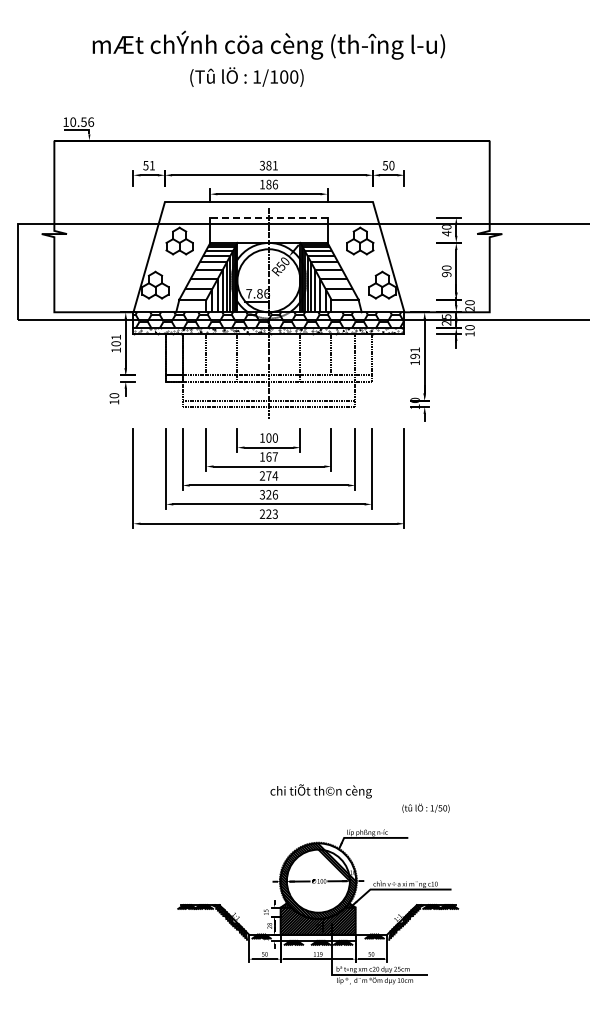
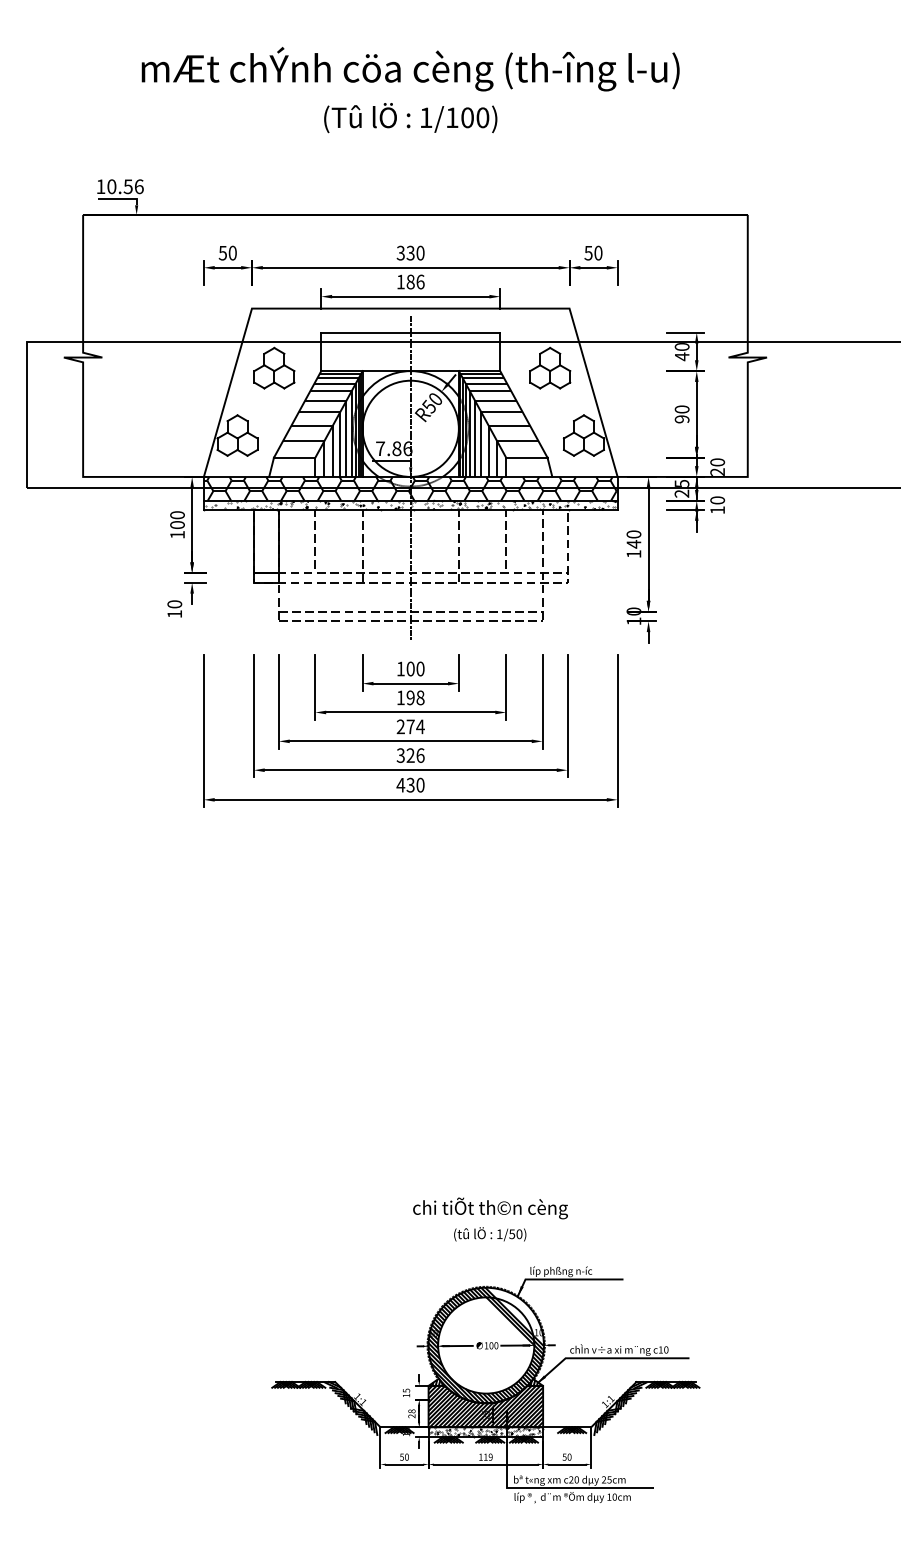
text: (246, 76) -> (410, 116), moved
text: (151, 165) -> (231, 252), 51 -> 50
text: (271, 165) -> (414, 252), 381 -> 330
line: (268, 217) -> (410, 332), dashed -> solid
text: (116, 336) -> (177, 513), 101 -> 100
text: (414, 353) -> (632, 539), 191 -> 140
text: (271, 456) -> (414, 697), 167 -> 198
text: (268, 513) -> (410, 784), 223 -> 430
text: (425, 807) -> (489, 1233), moved
hatch: (317, 937) -> (484, 1431), added

